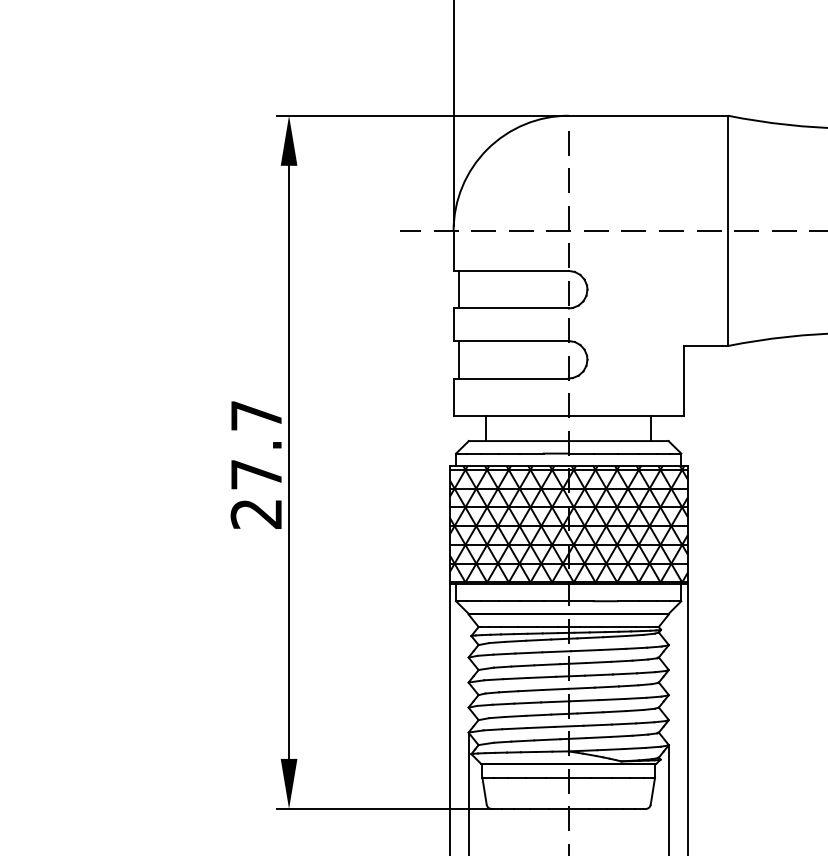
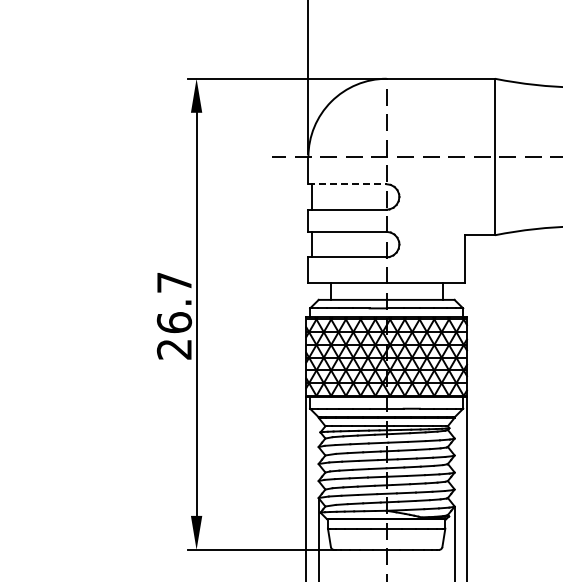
line: (512, 271) -> (348, 184), solid -> dashed
text: (256, 474) -> (174, 322), 27.7 -> 26.7

